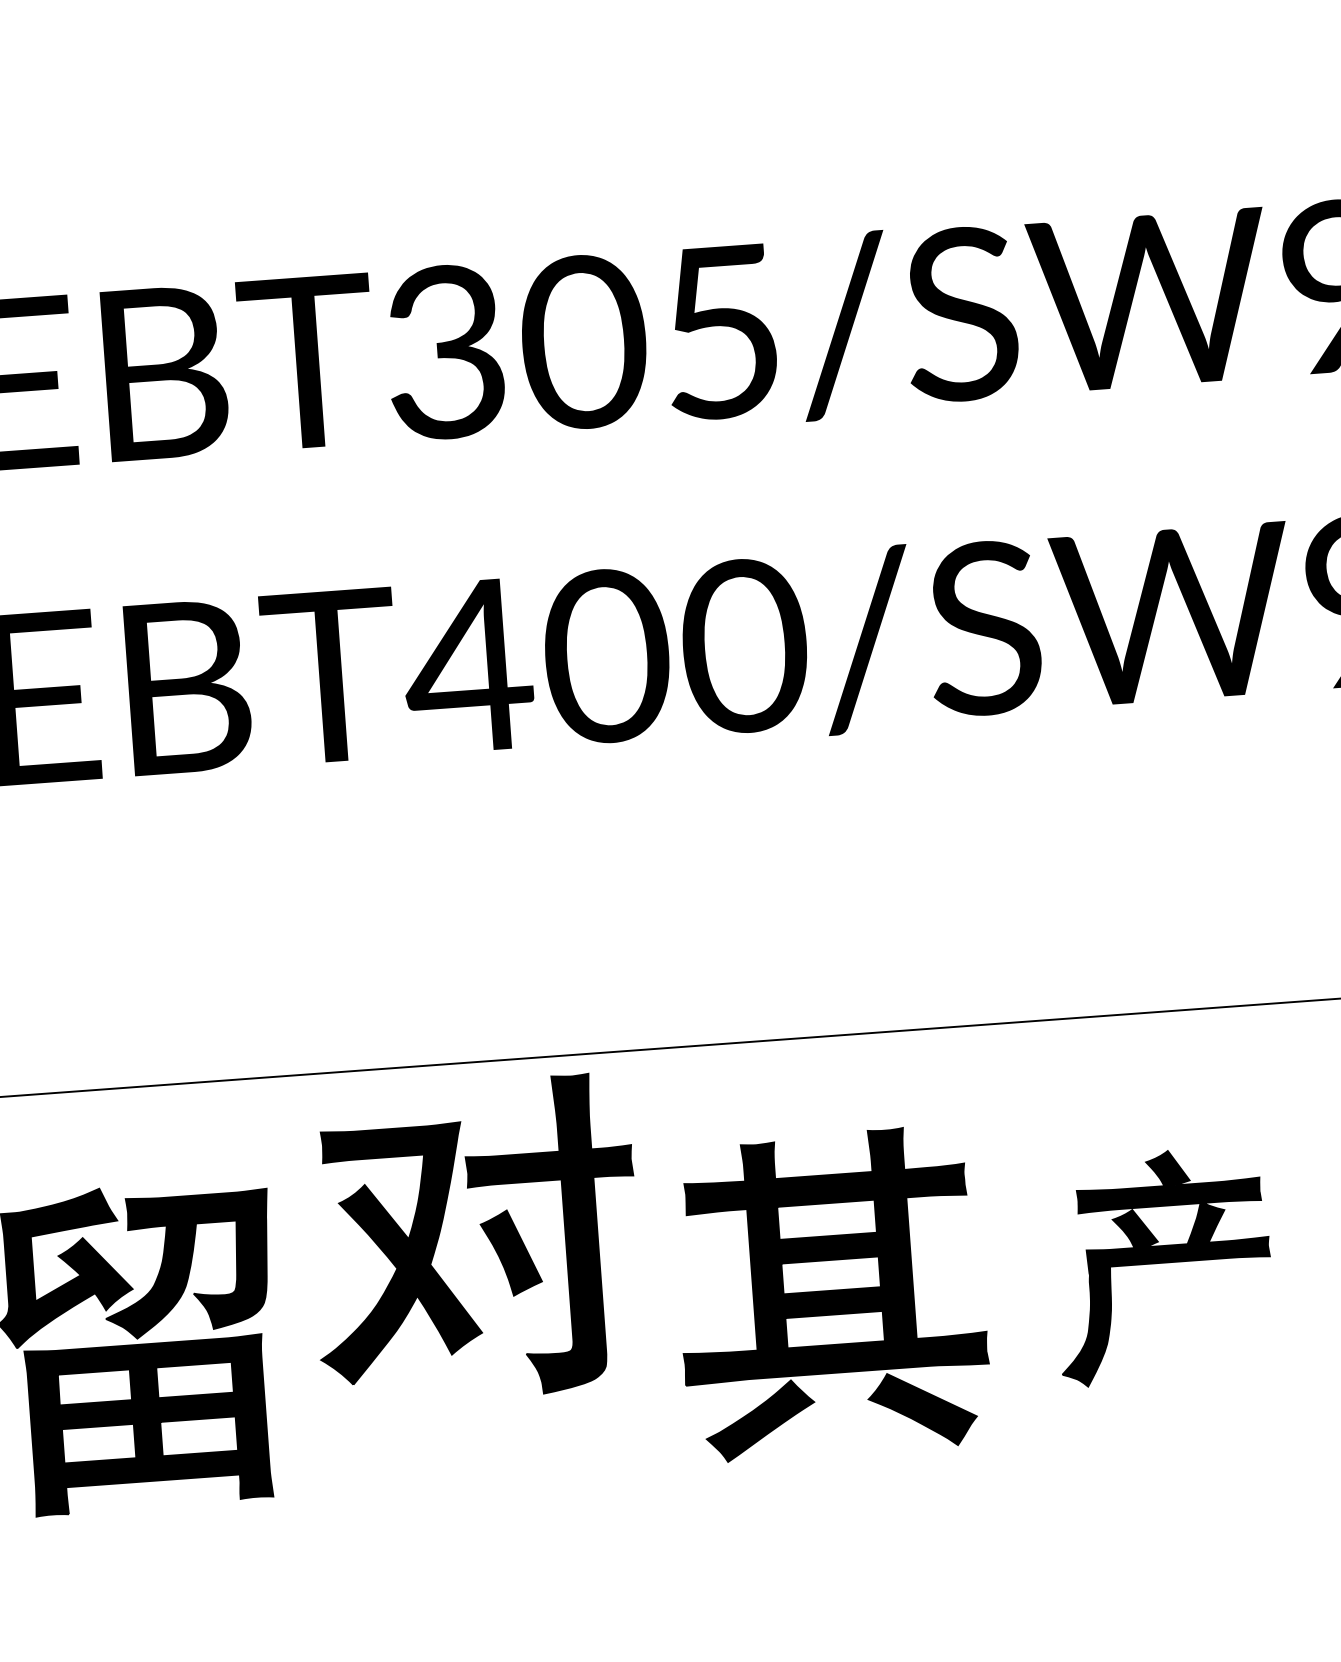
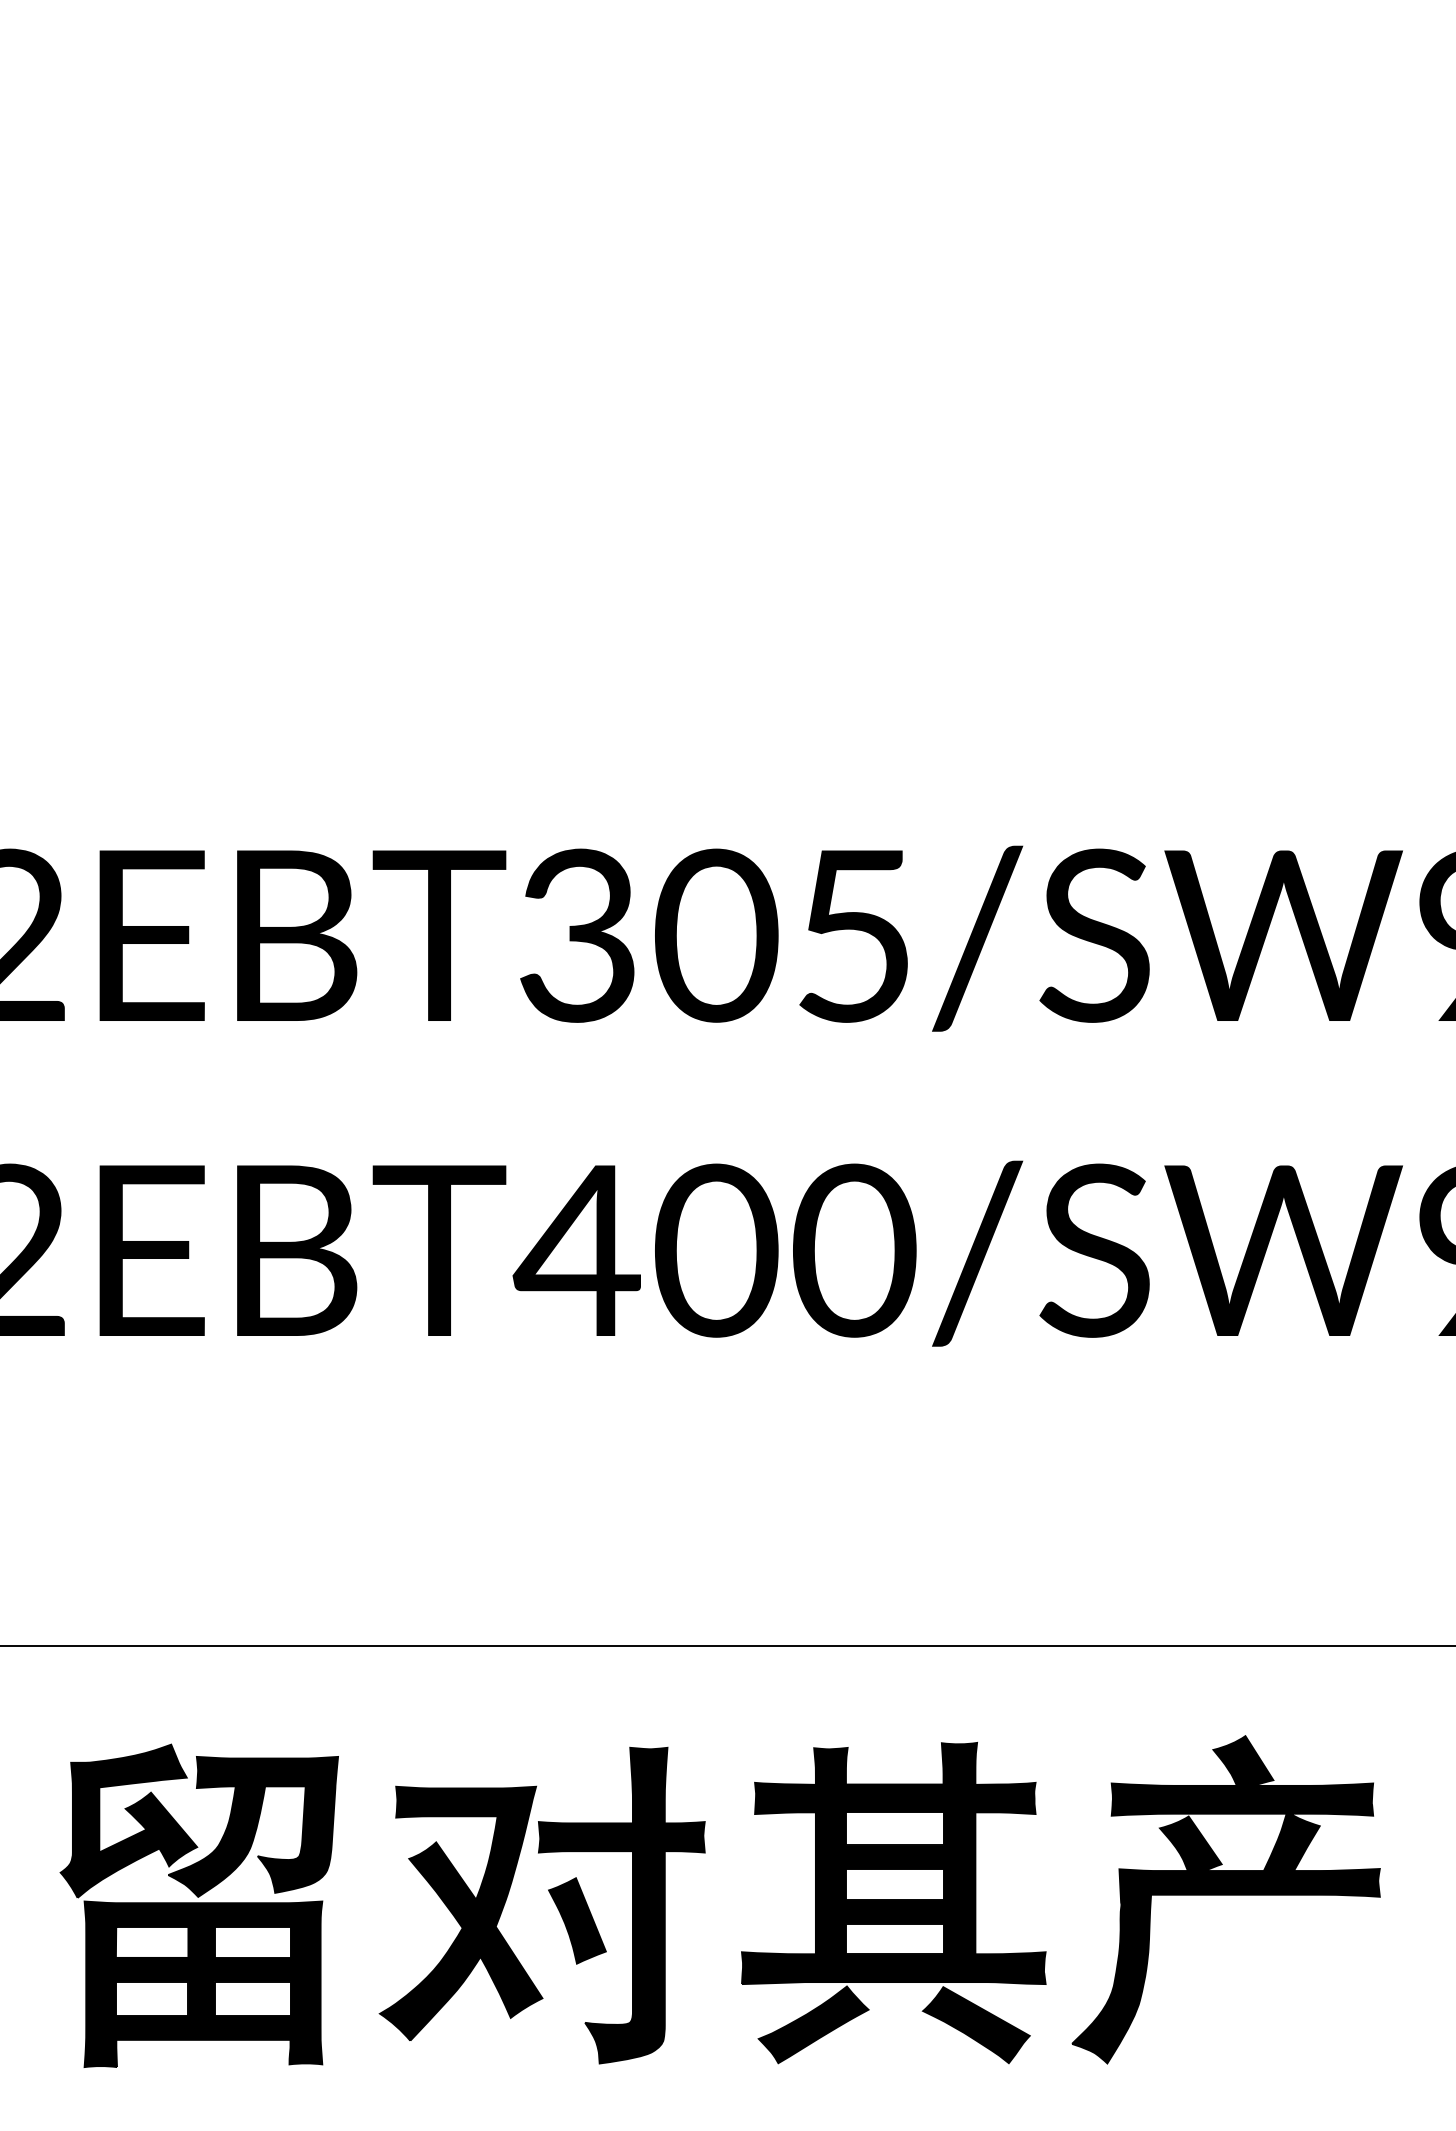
part: (484, 1233) -> (552, 1899), moved
part: (1162, 1265) -> (1225, 1899), size x1.43

